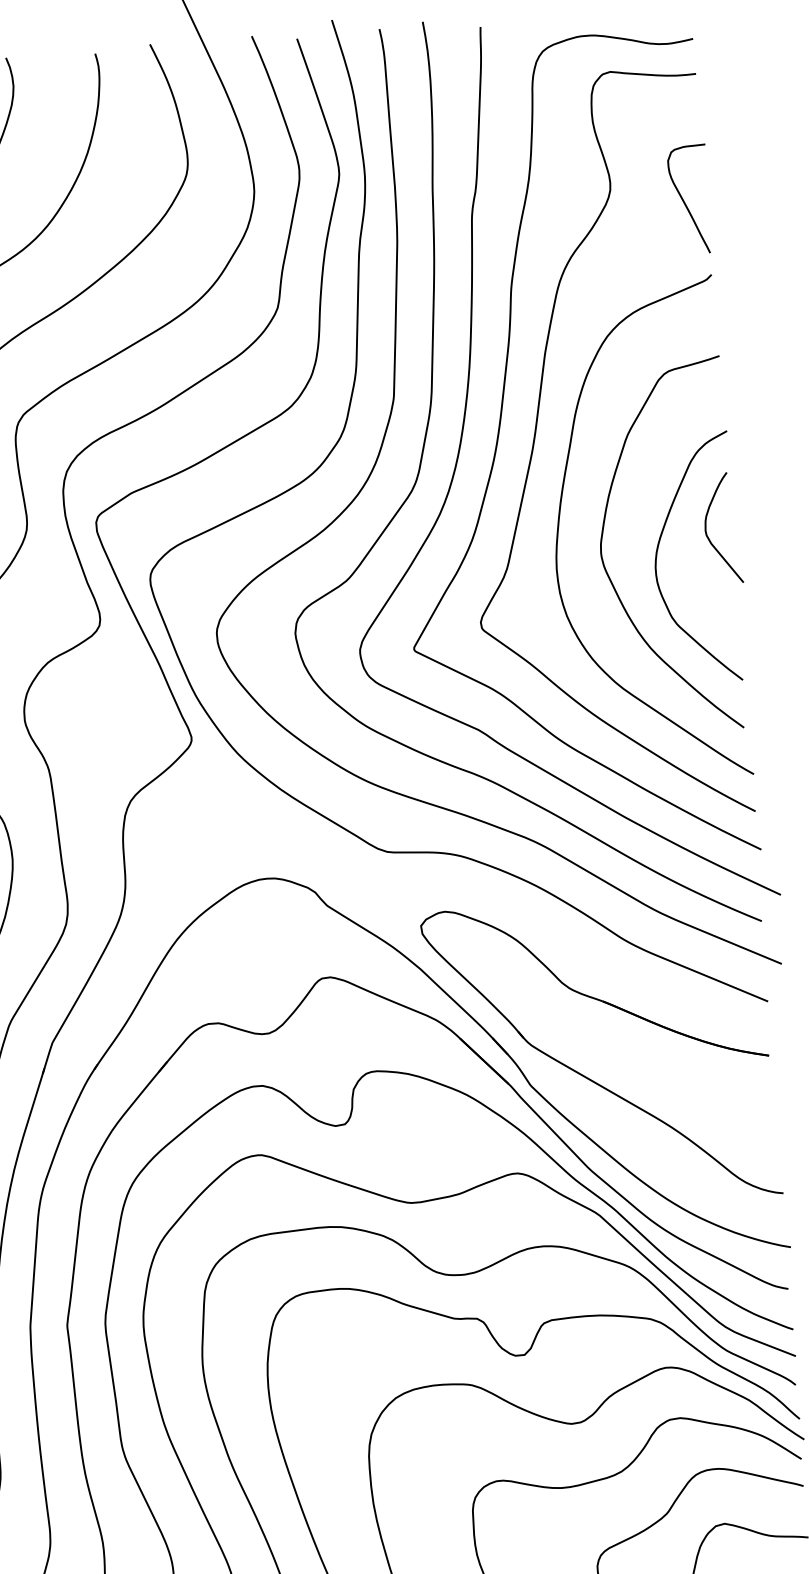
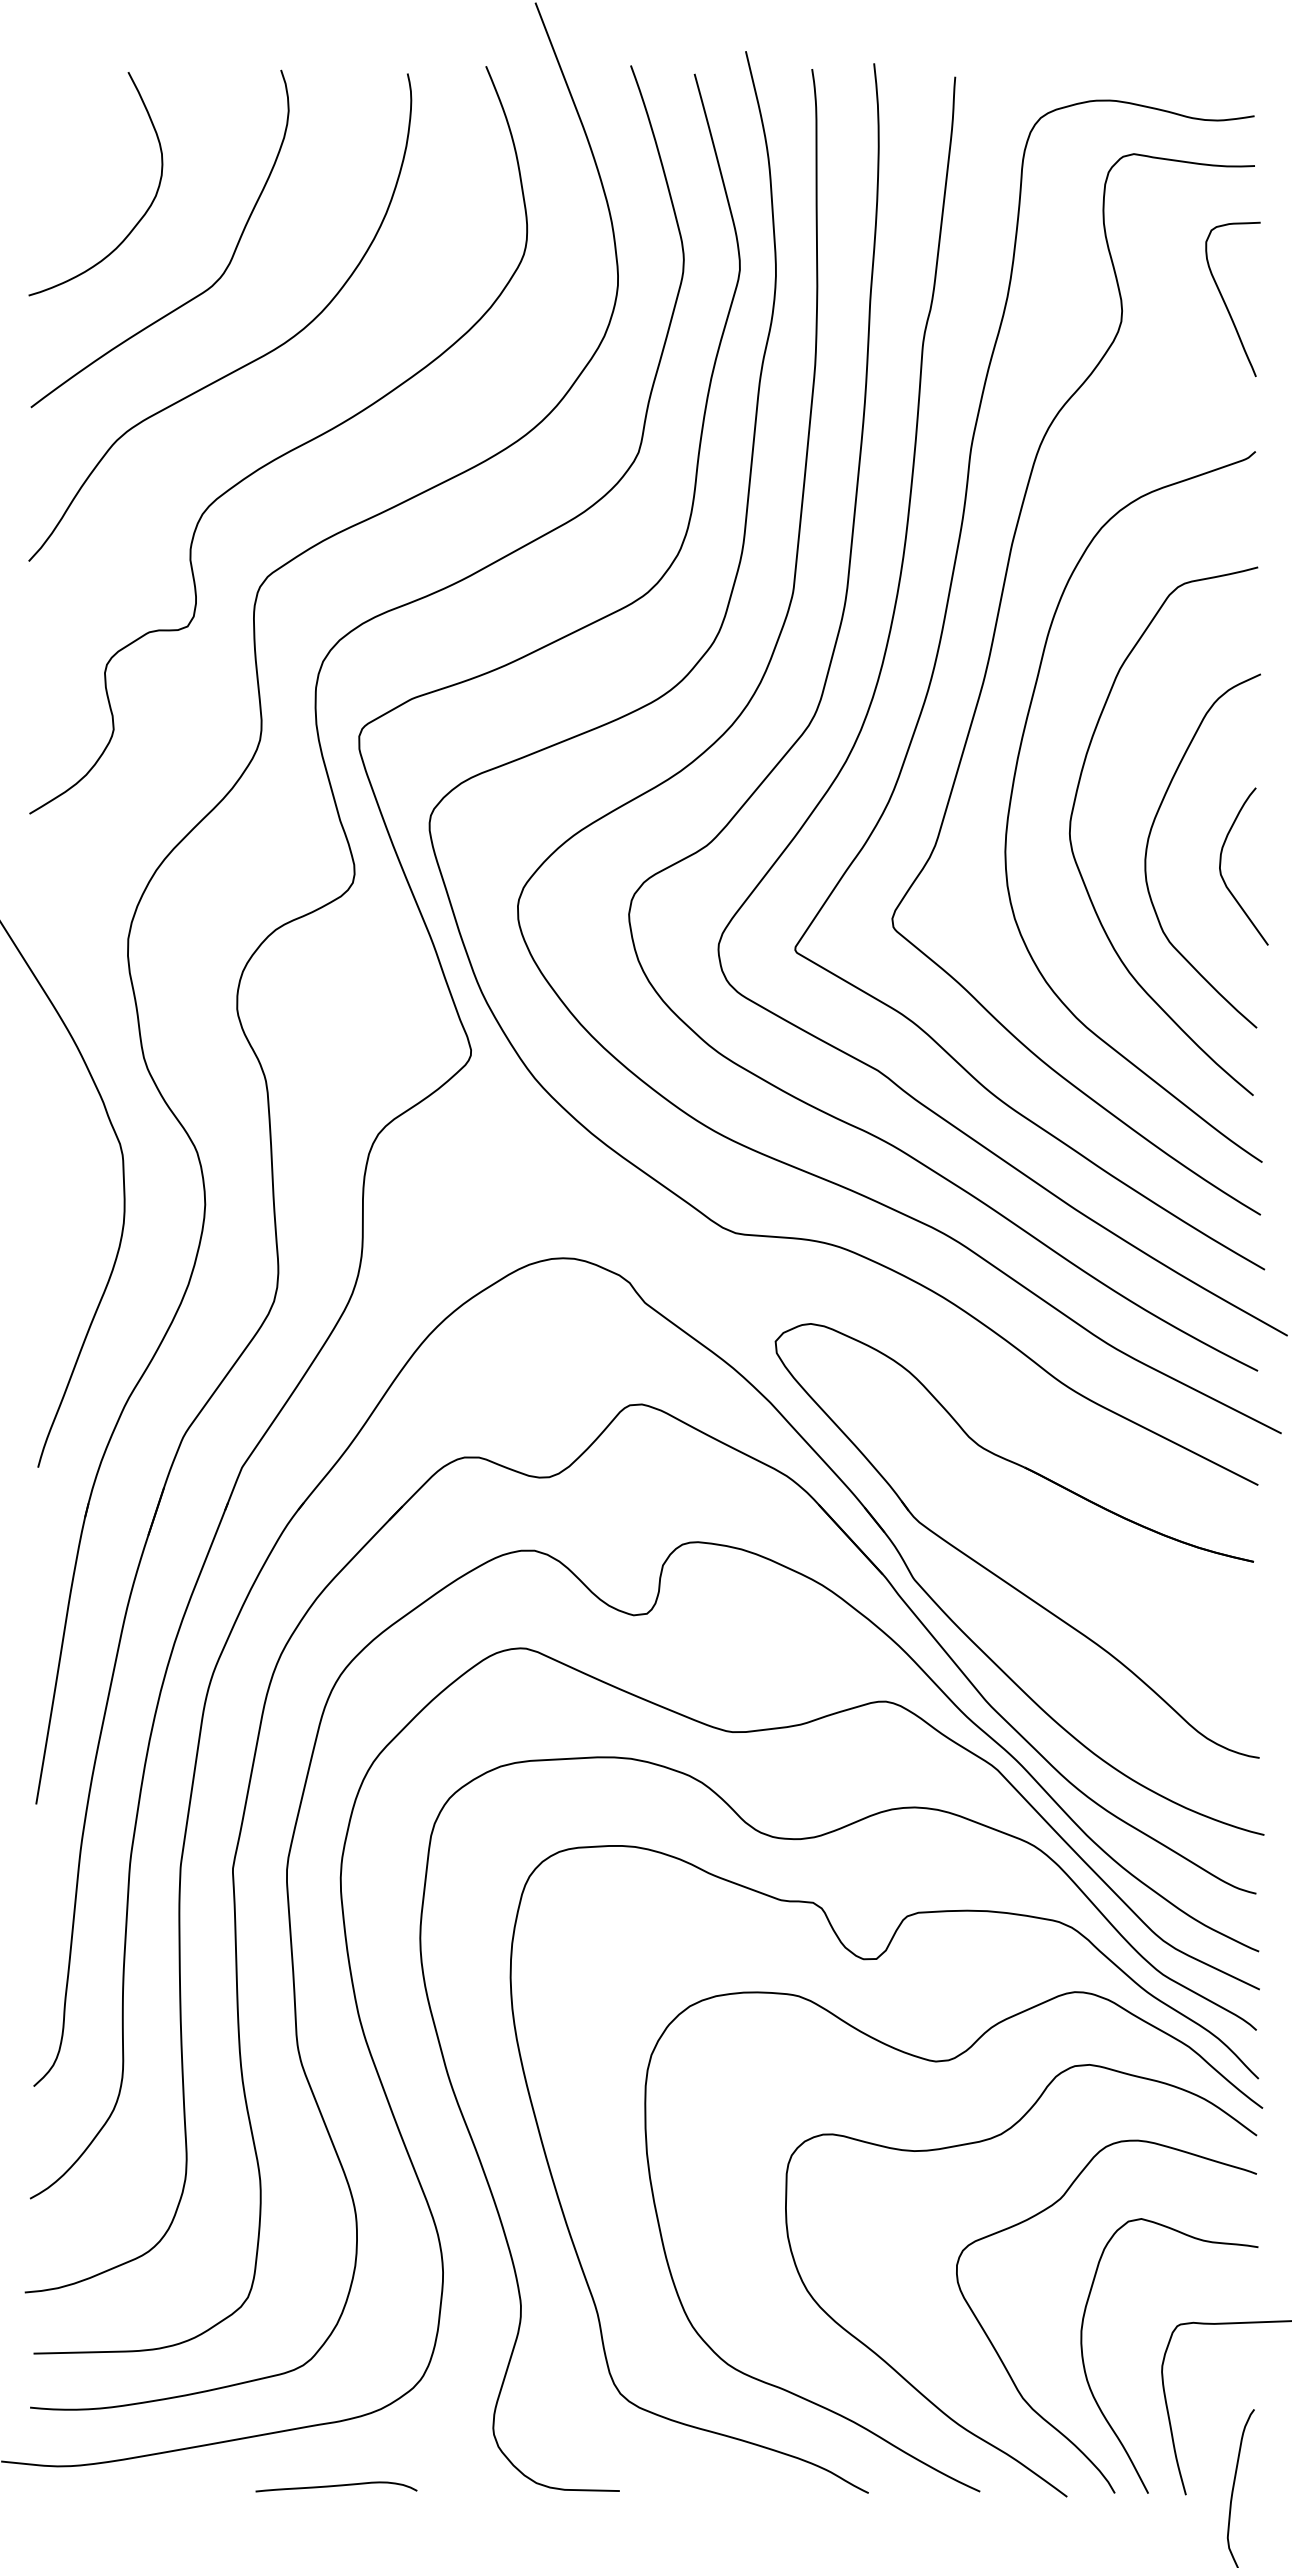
curve: (684, 201) -> (1225, 301), moved
curve: (706, 528) -> (1221, 864), moved

